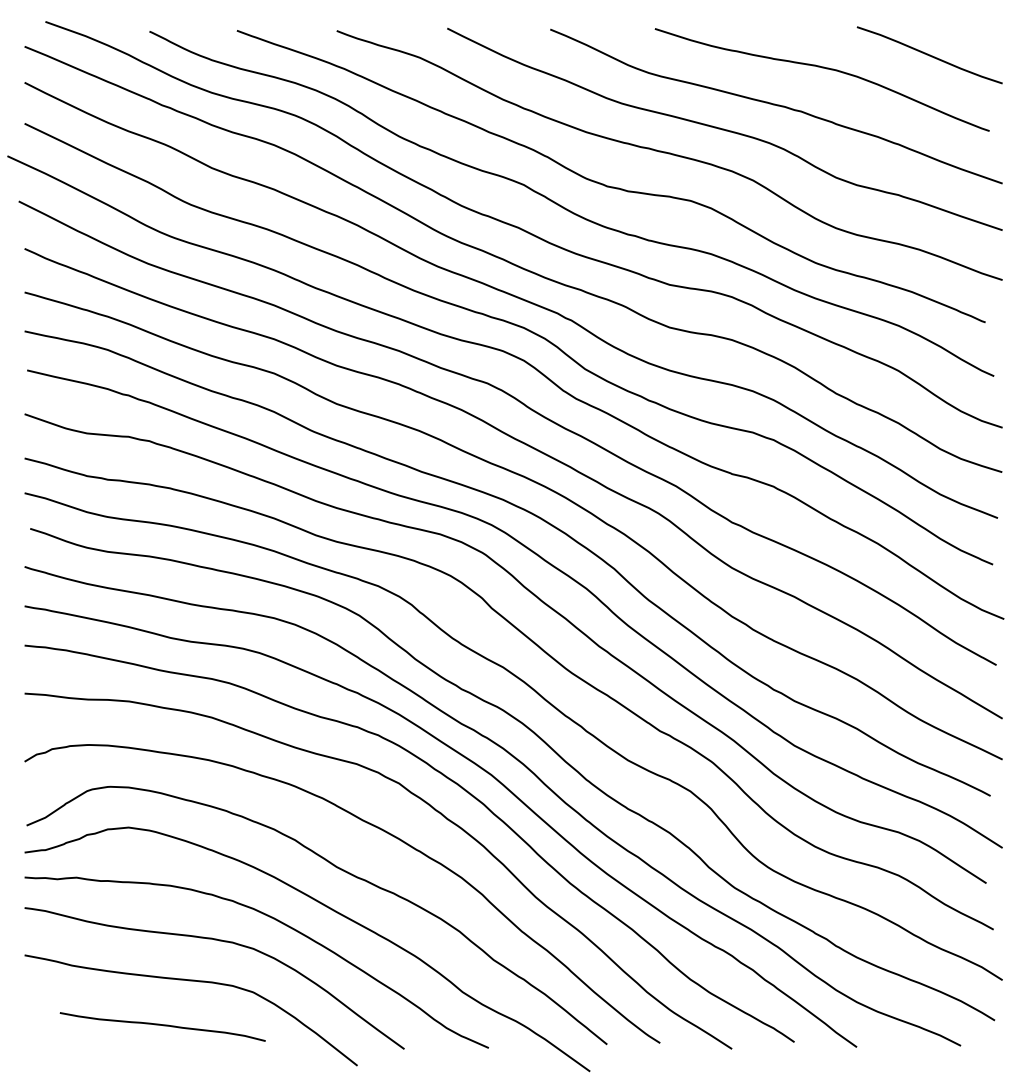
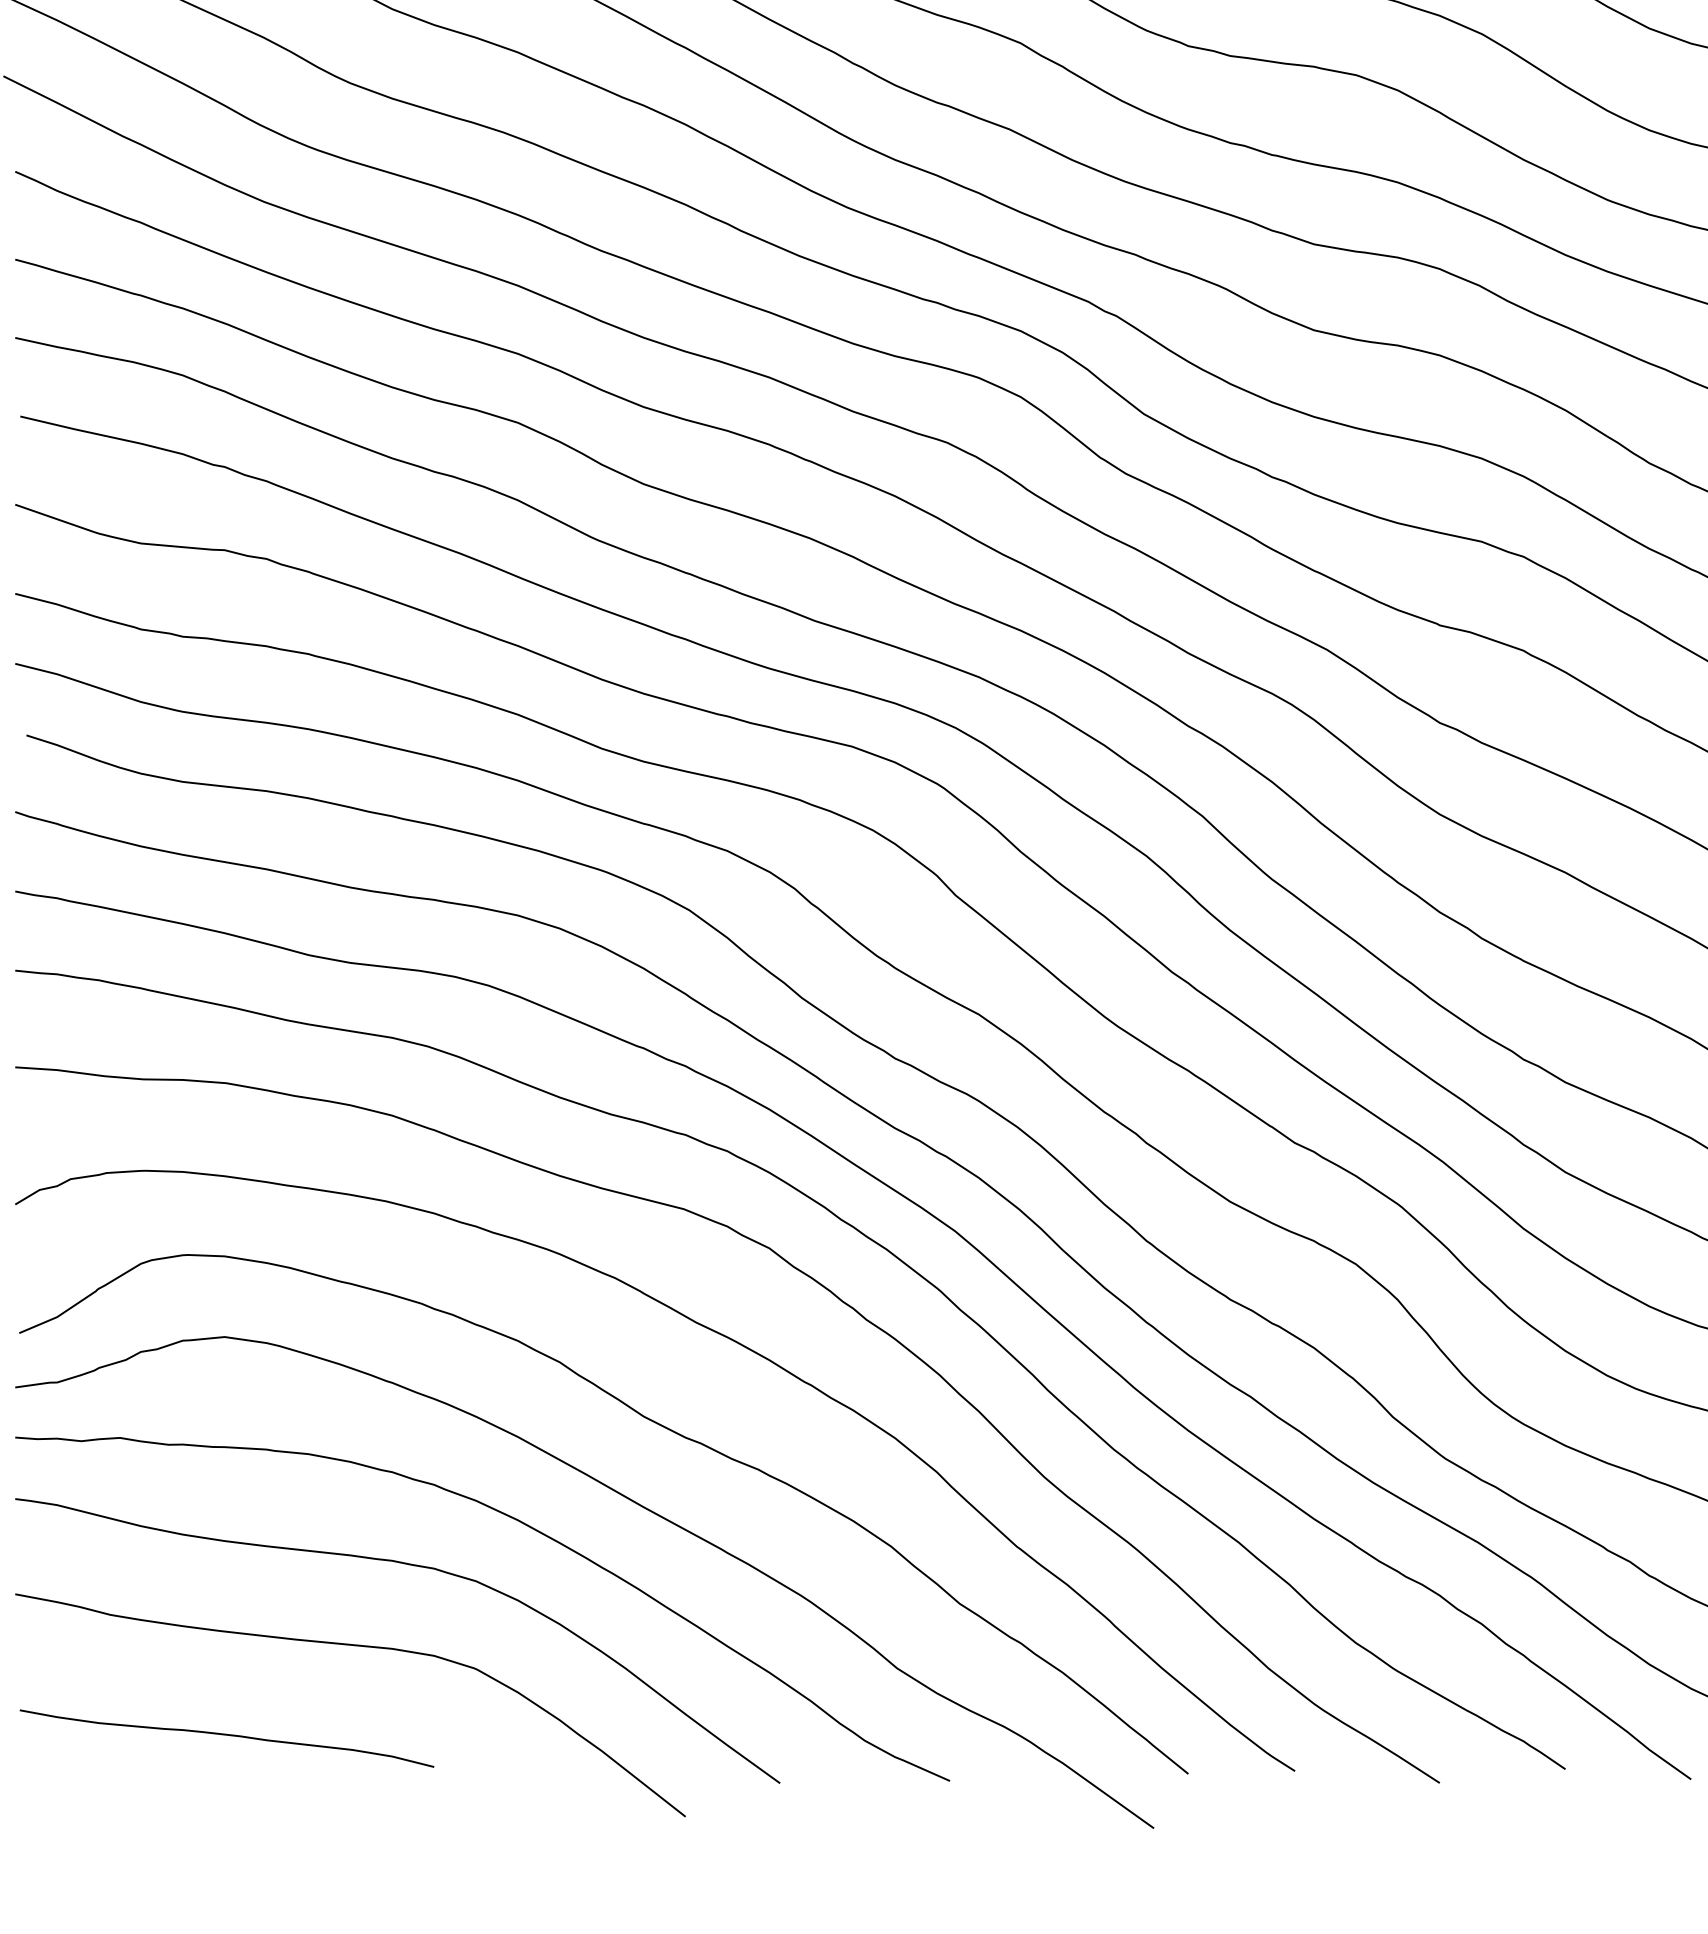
curve: (162, 1025) -> (226, 1735), moved

